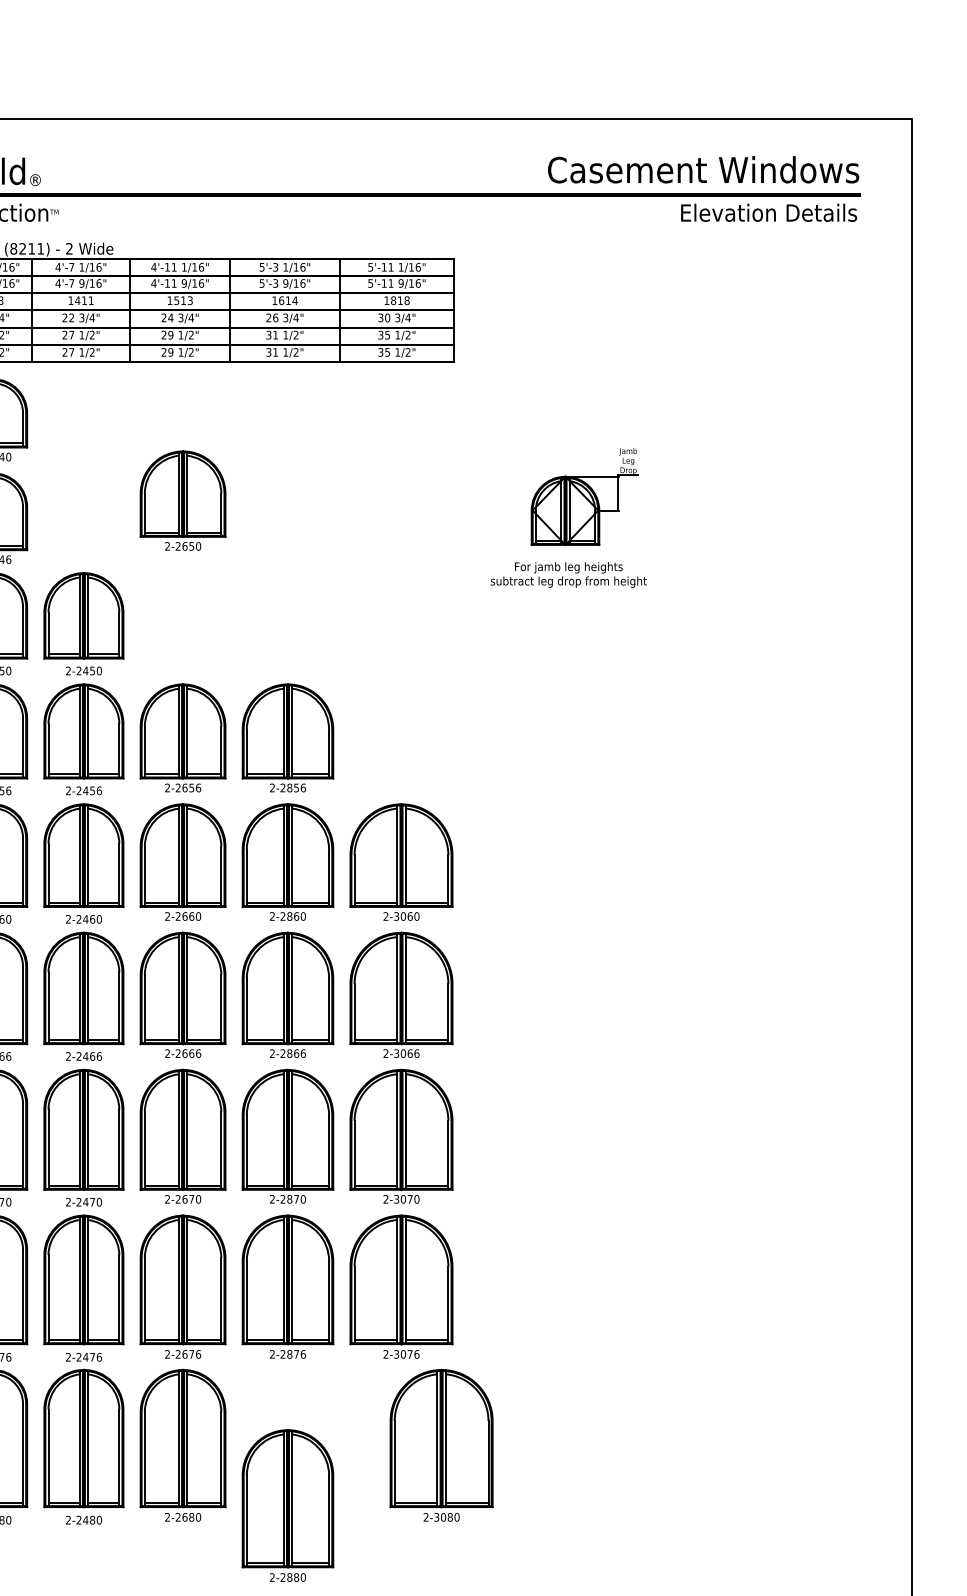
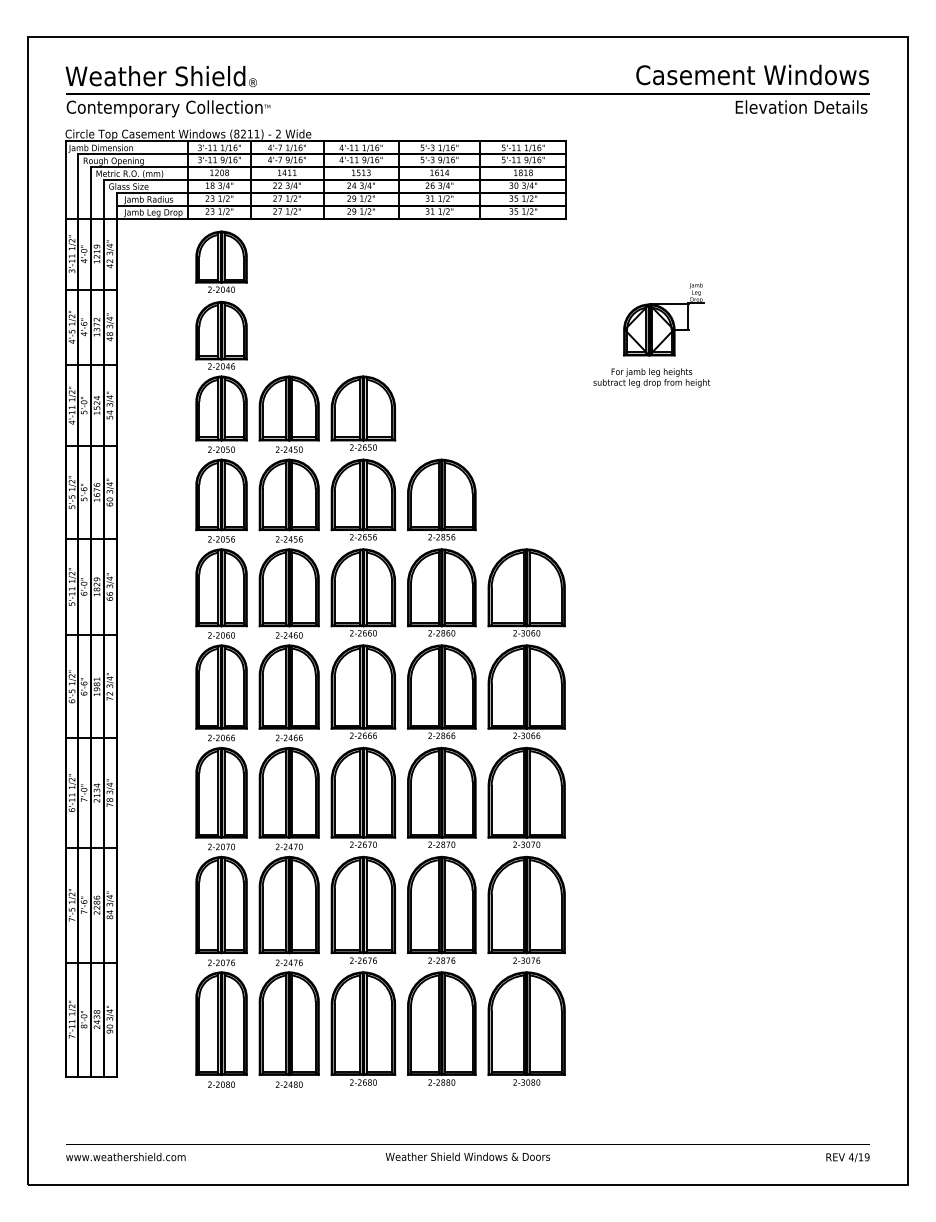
part: (183, 499) -> (363, 412), moved
part: (441, 1445) -> (526, 1028), moved
part: (287, 1505) -> (441, 1028), moved

